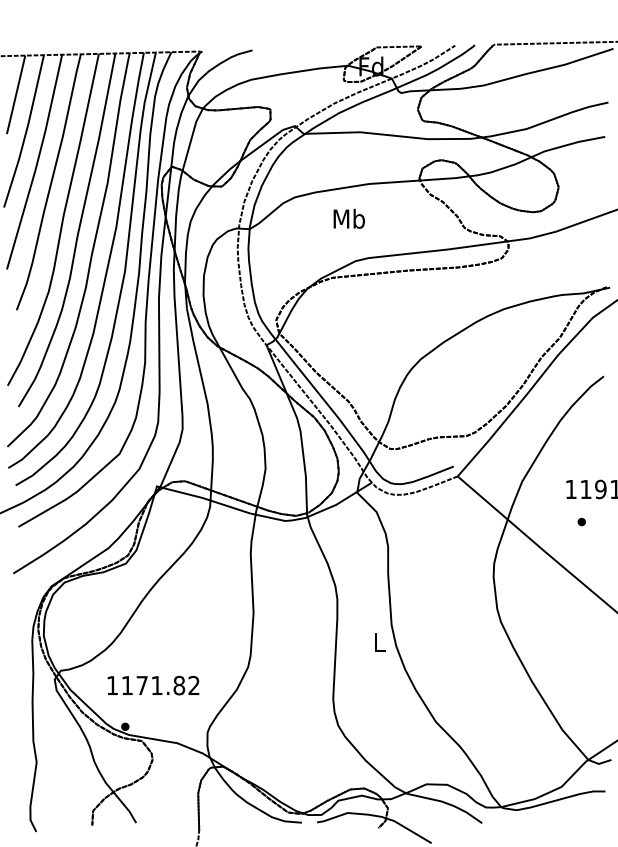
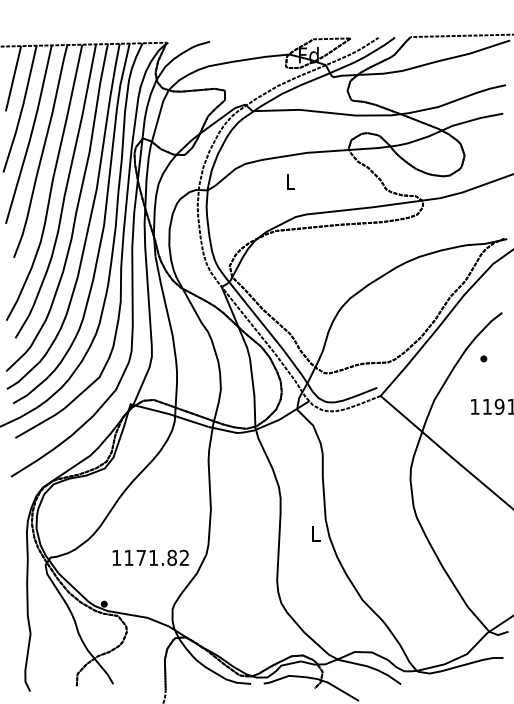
text: (349, 218) -> (290, 181), Mb -> L
part: (581, 521) -> (483, 358), moved
text: (153, 685) -> (150, 557), moved

